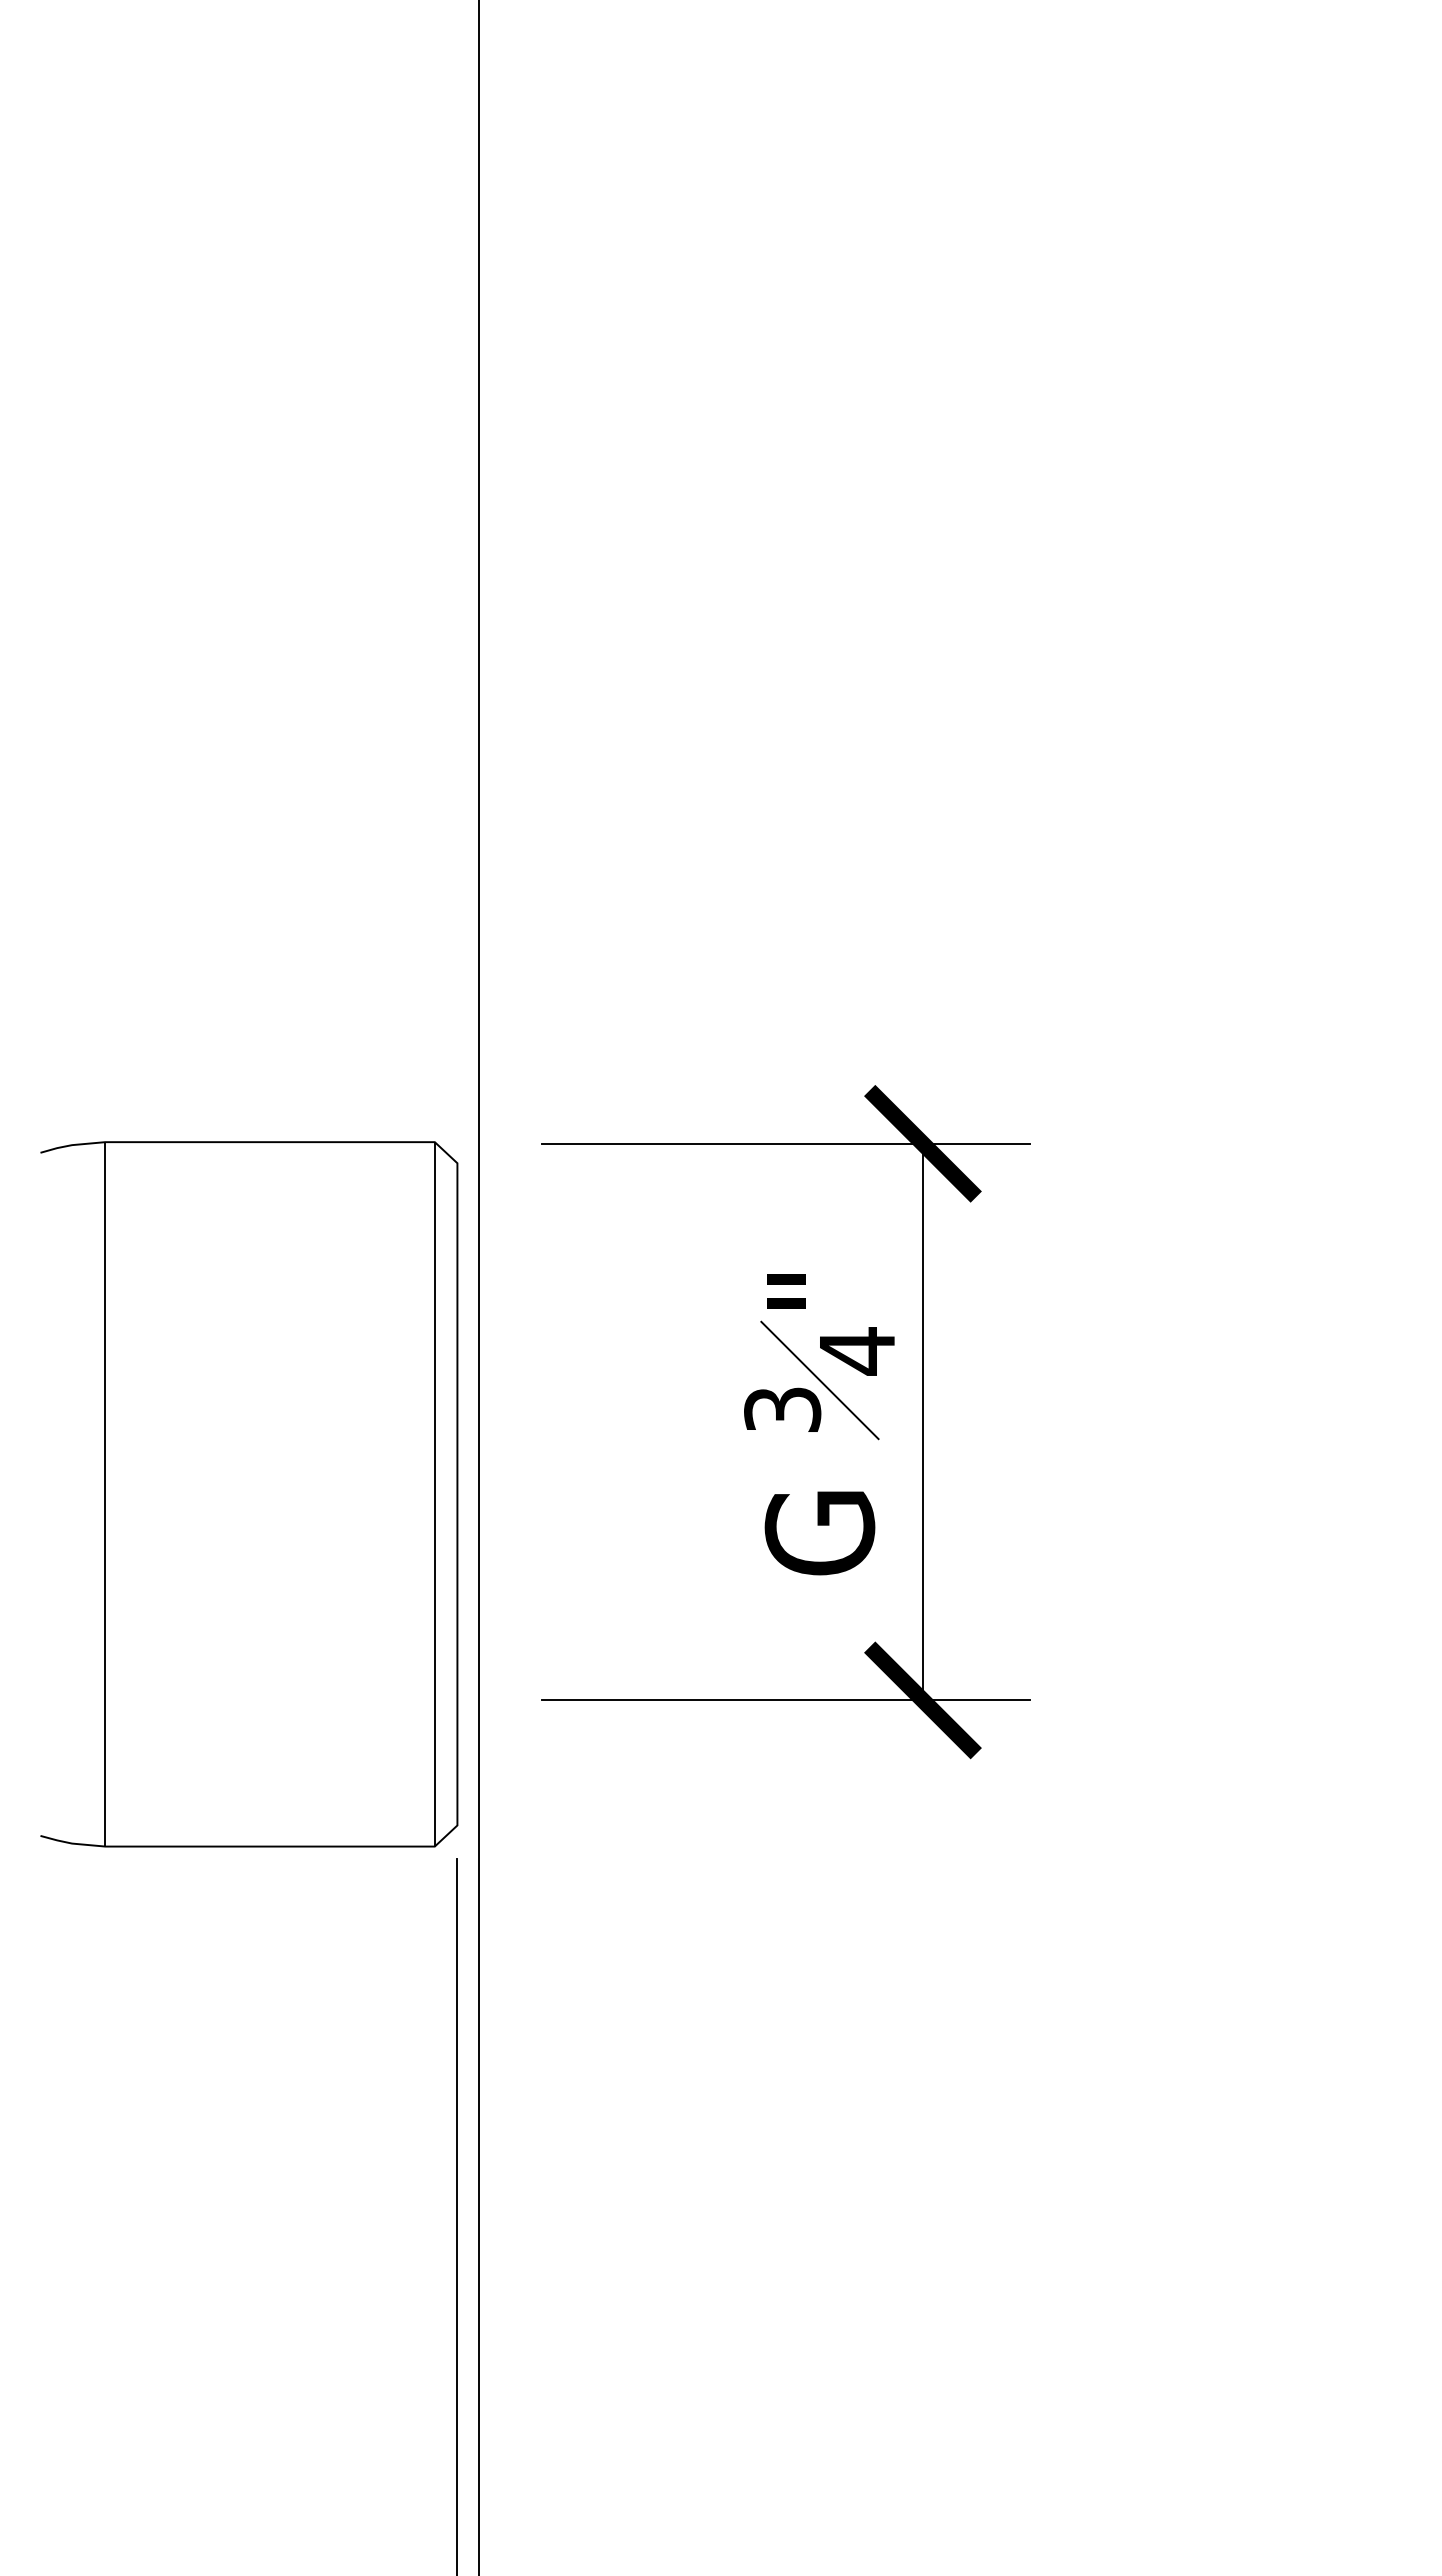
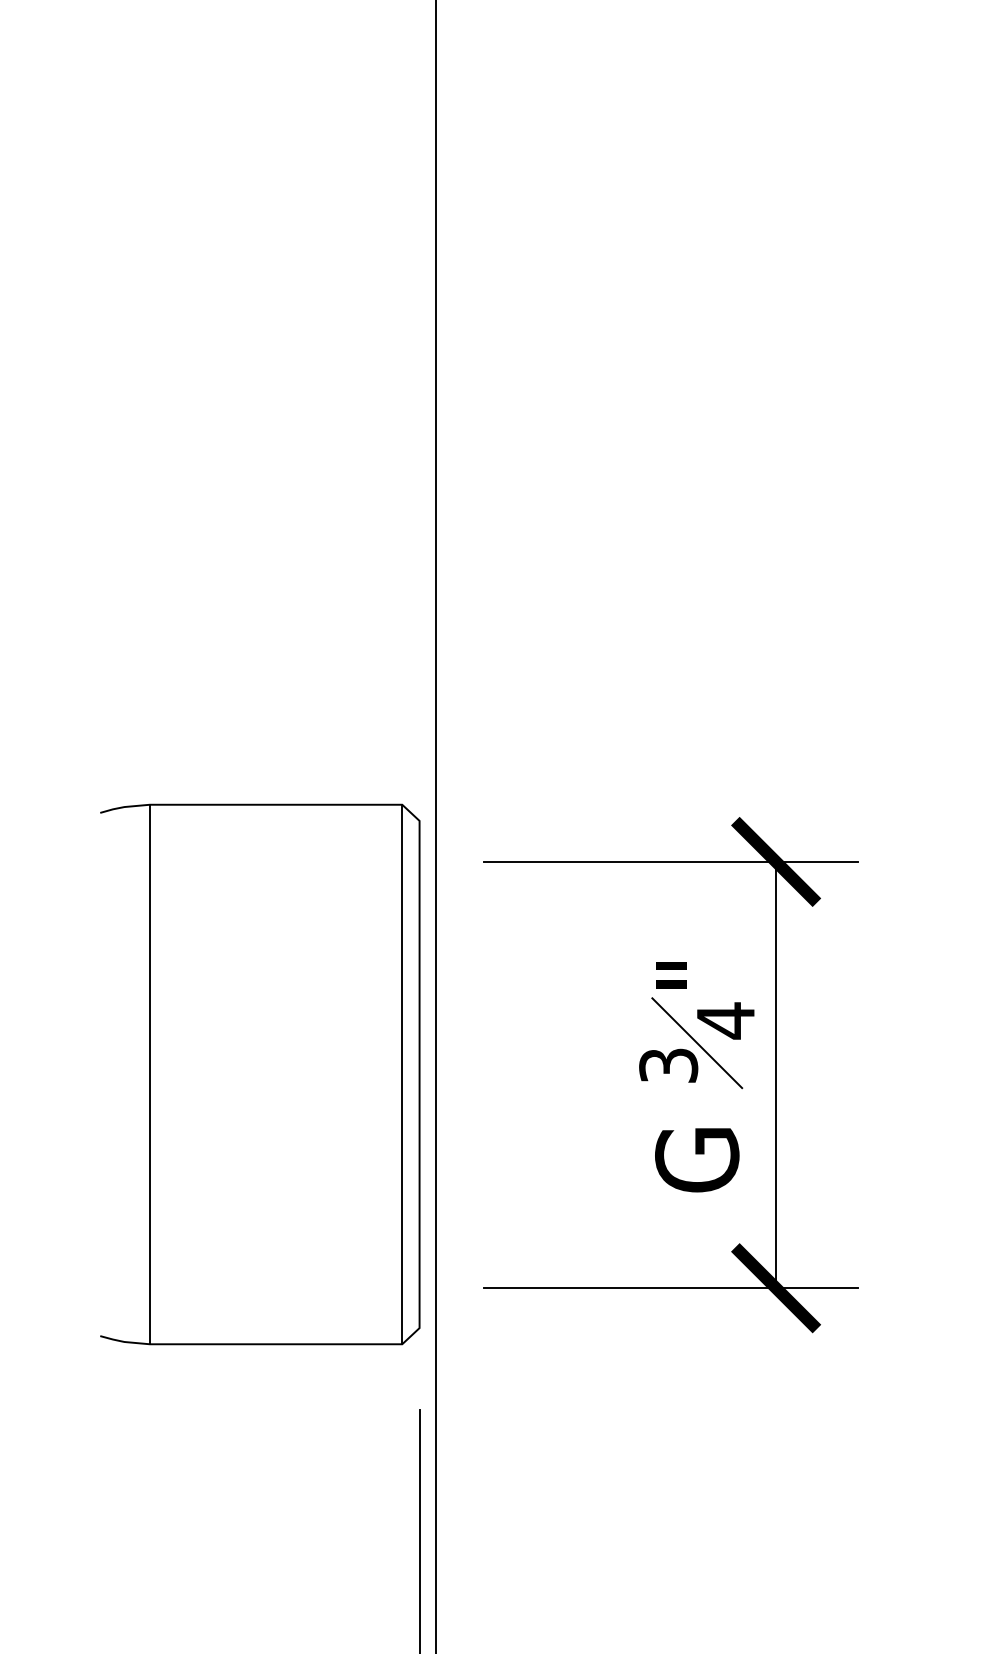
part: (249, 1494) -> (260, 1074), moved

